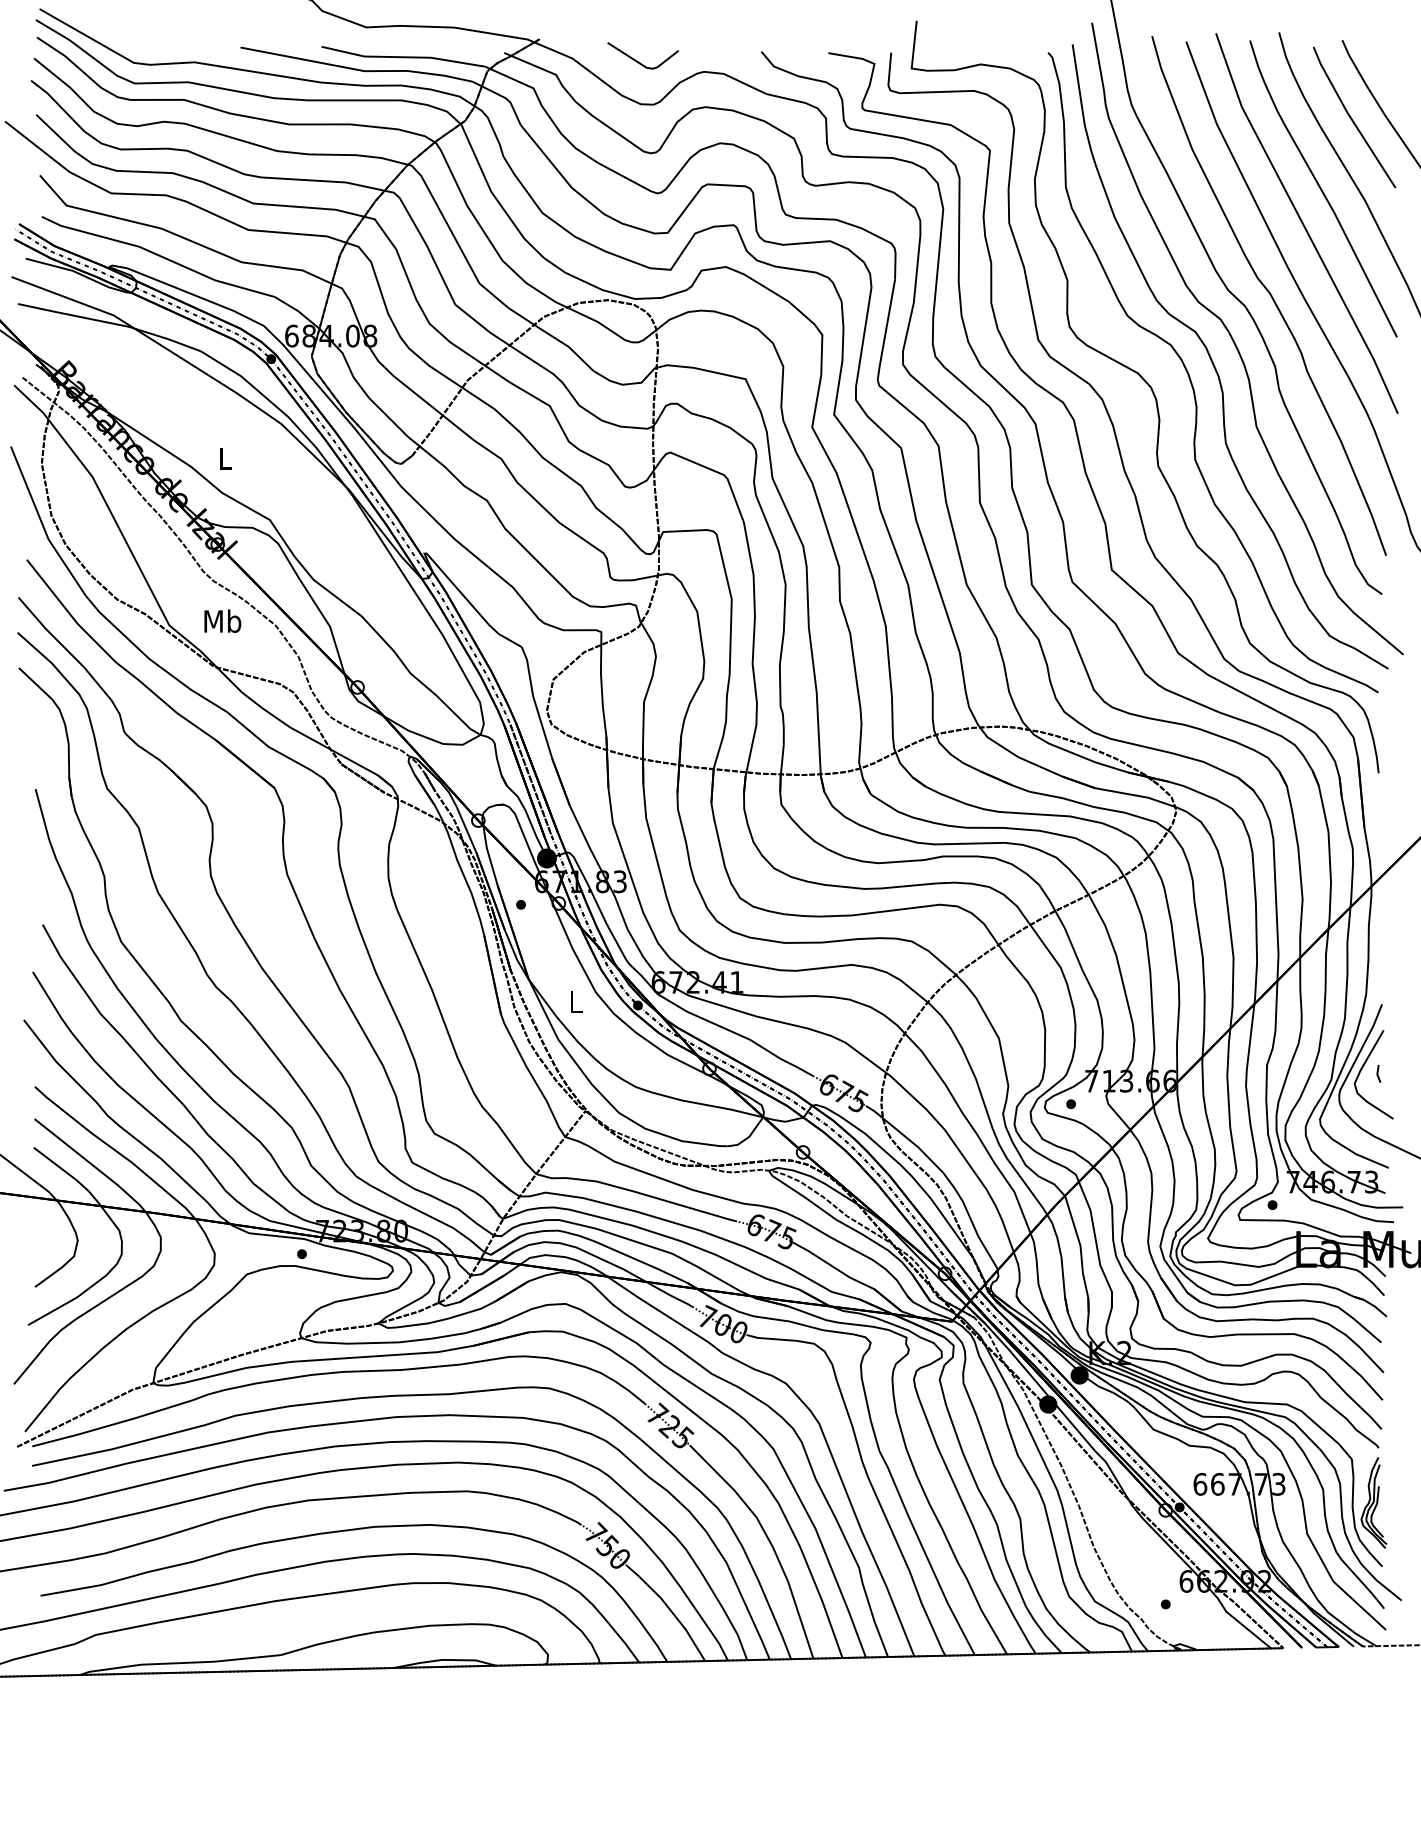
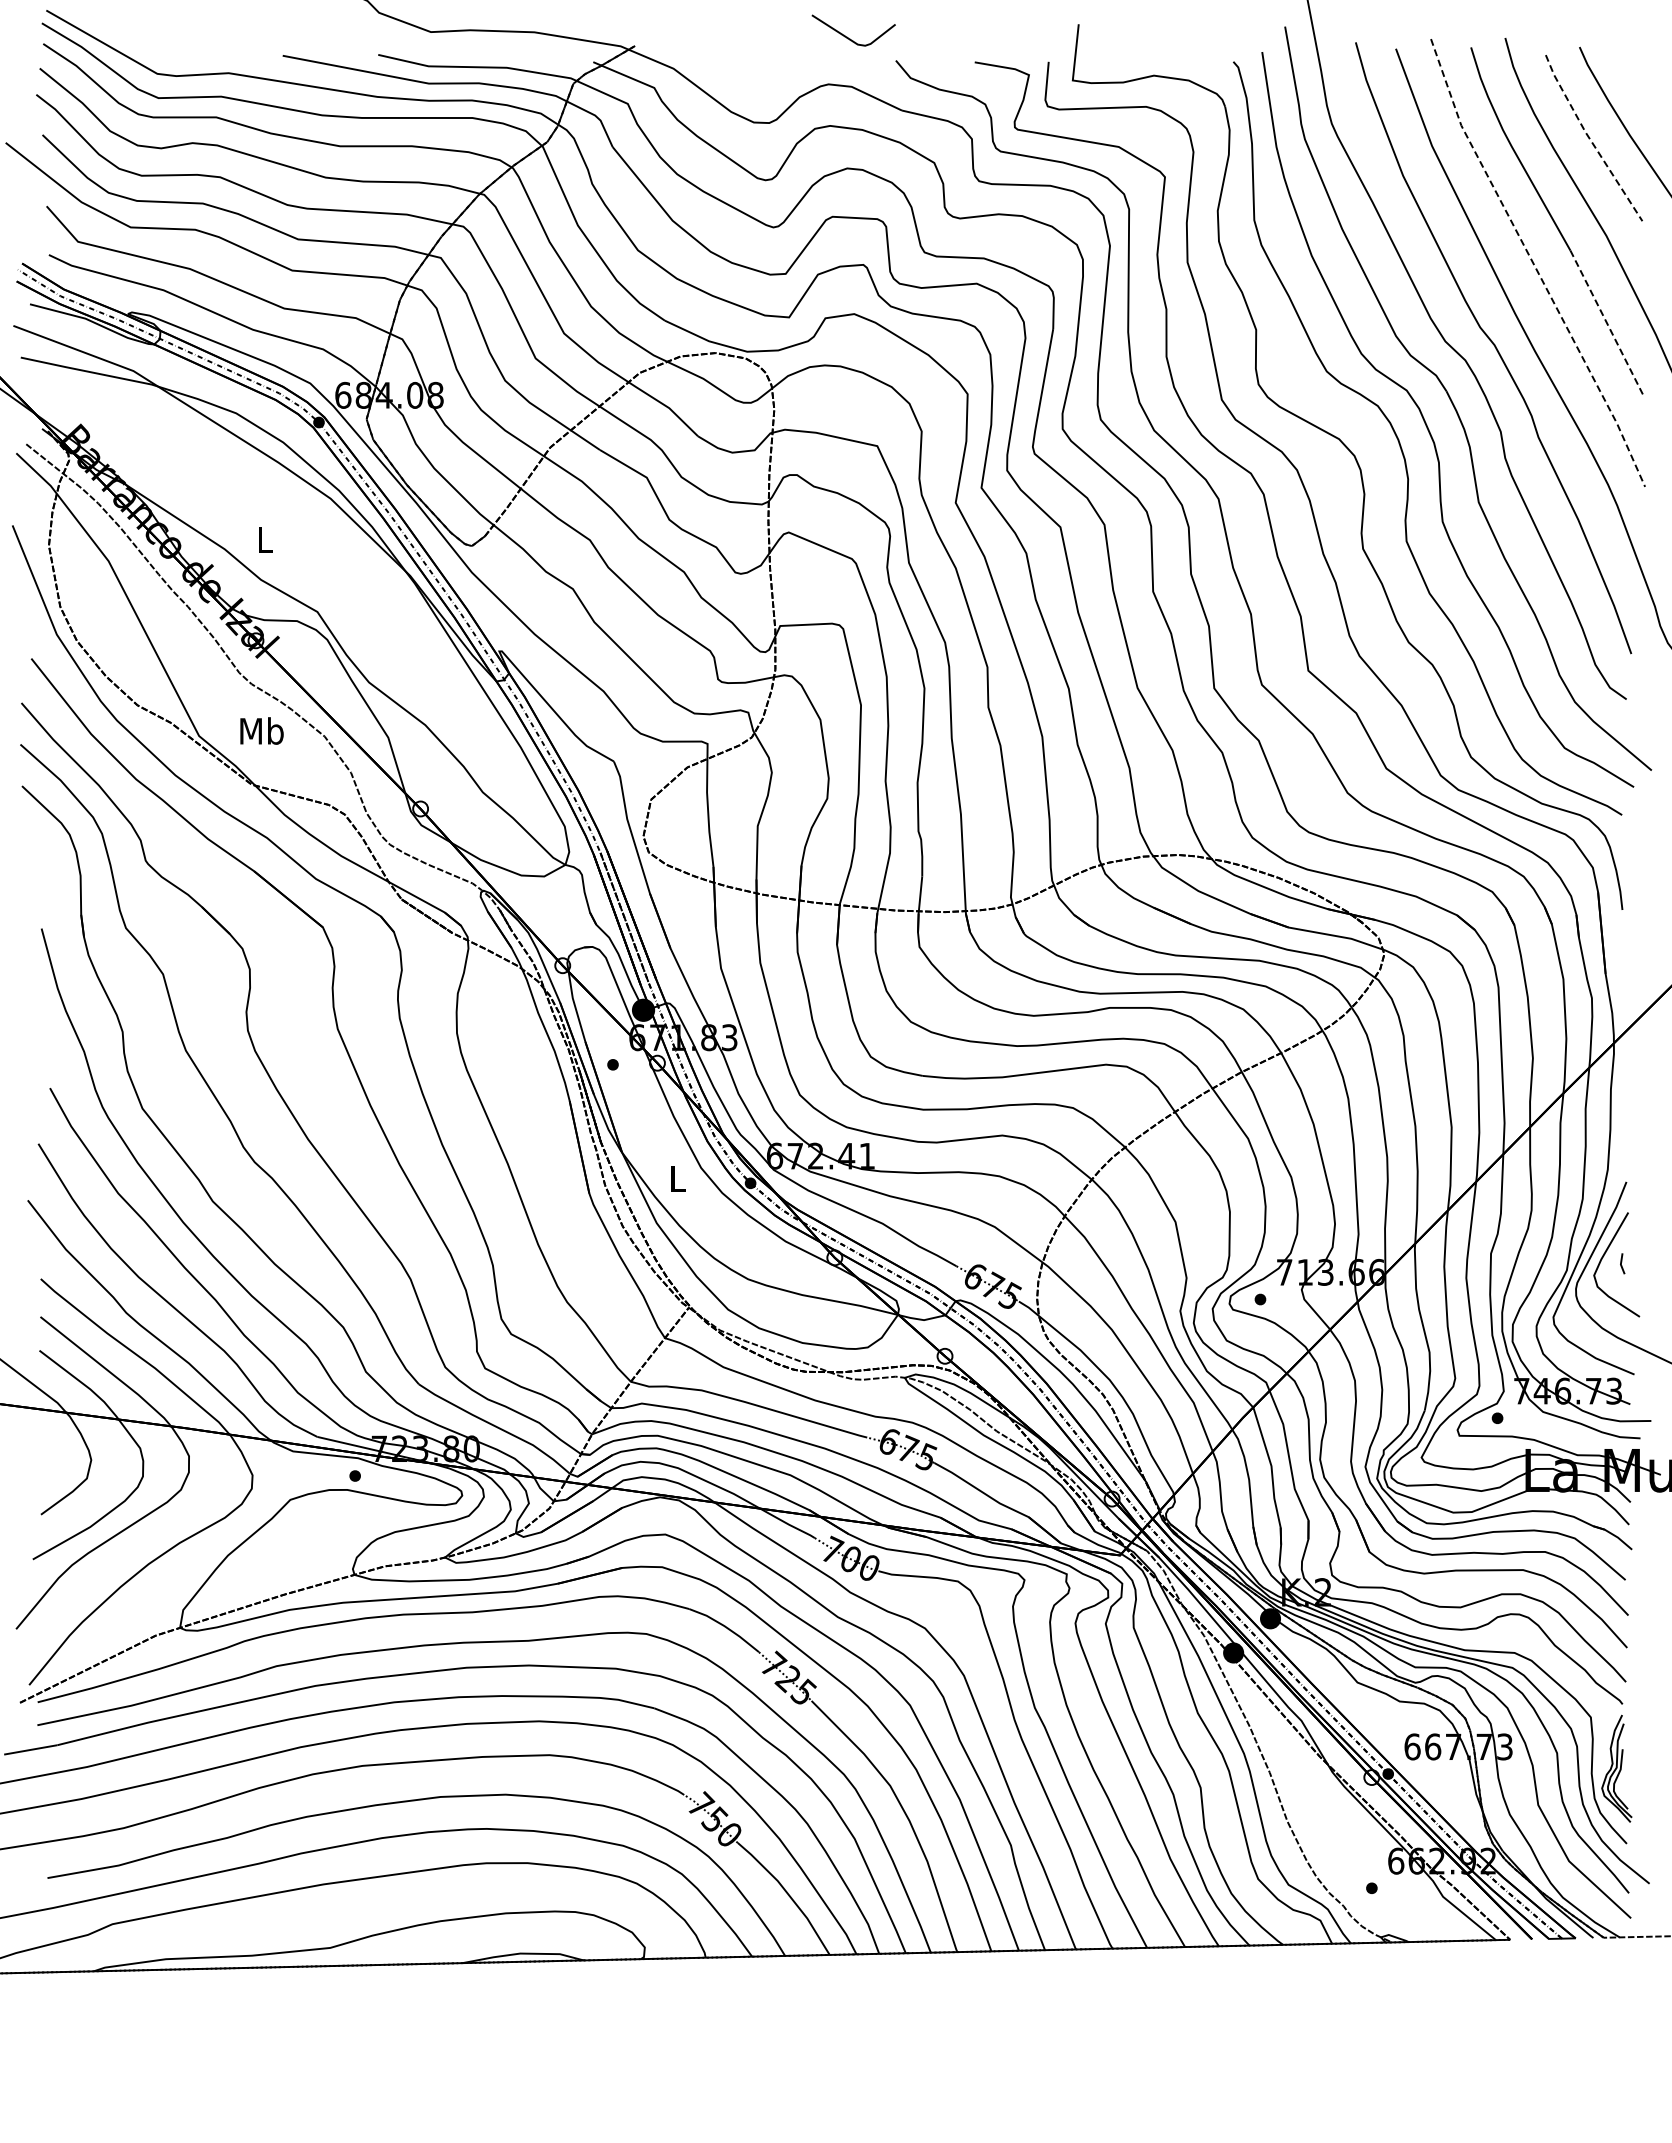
line: (637, 60) -> (847, 36), moved
line: (1350, 118) -> (1589, 139), solid -> dashed
line: (1303, 225) -> (1534, 265), solid -> dashed
line: (1365, 274) -> (1607, 323), solid -> dashed

